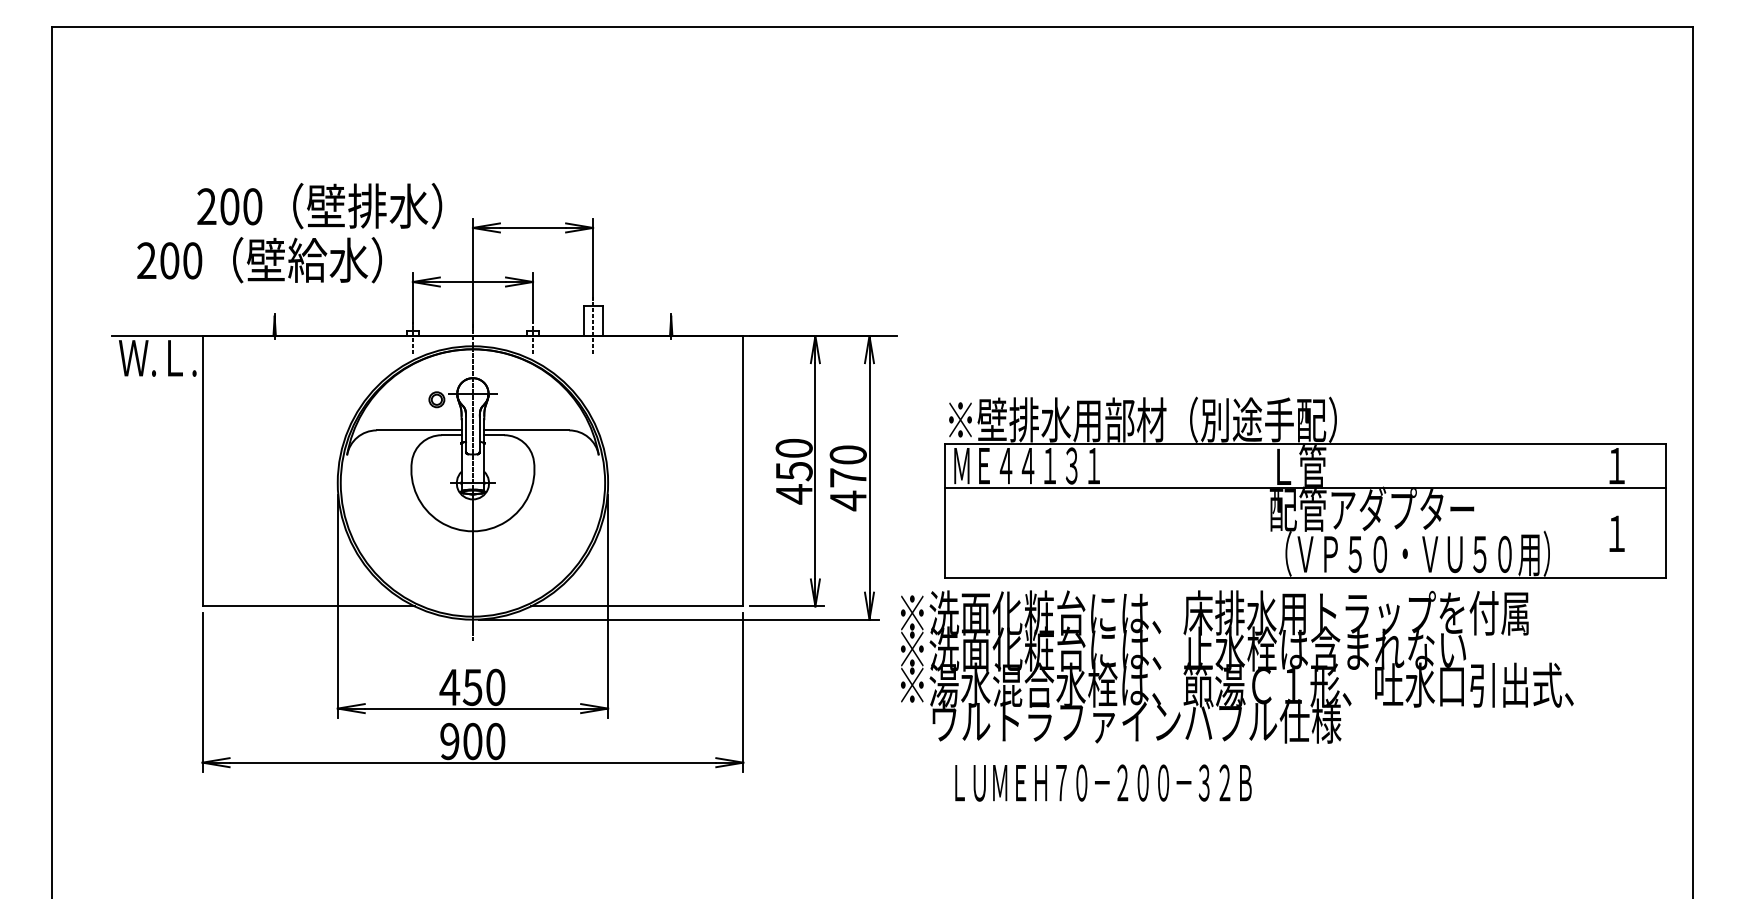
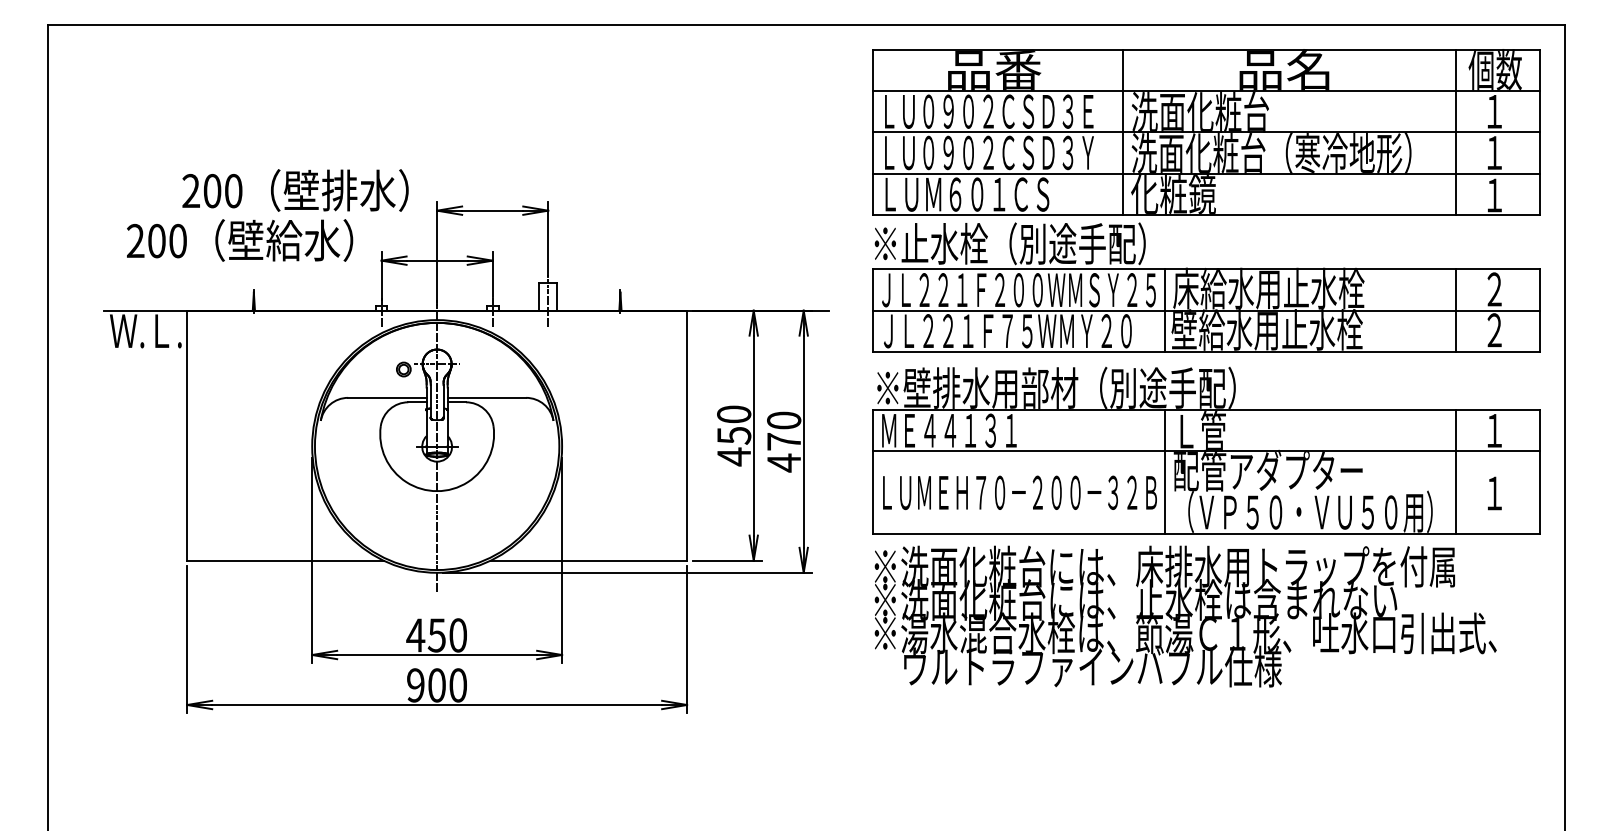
part: (1305, 216) -> (1206, 200), added
line: (1259, 510) -> (1164, 471), added
line: (1575, 510) -> (1456, 471), added
text: (1237, 666) -> (1185, 616), moved
text: (1102, 782) -> (1019, 492), moved

